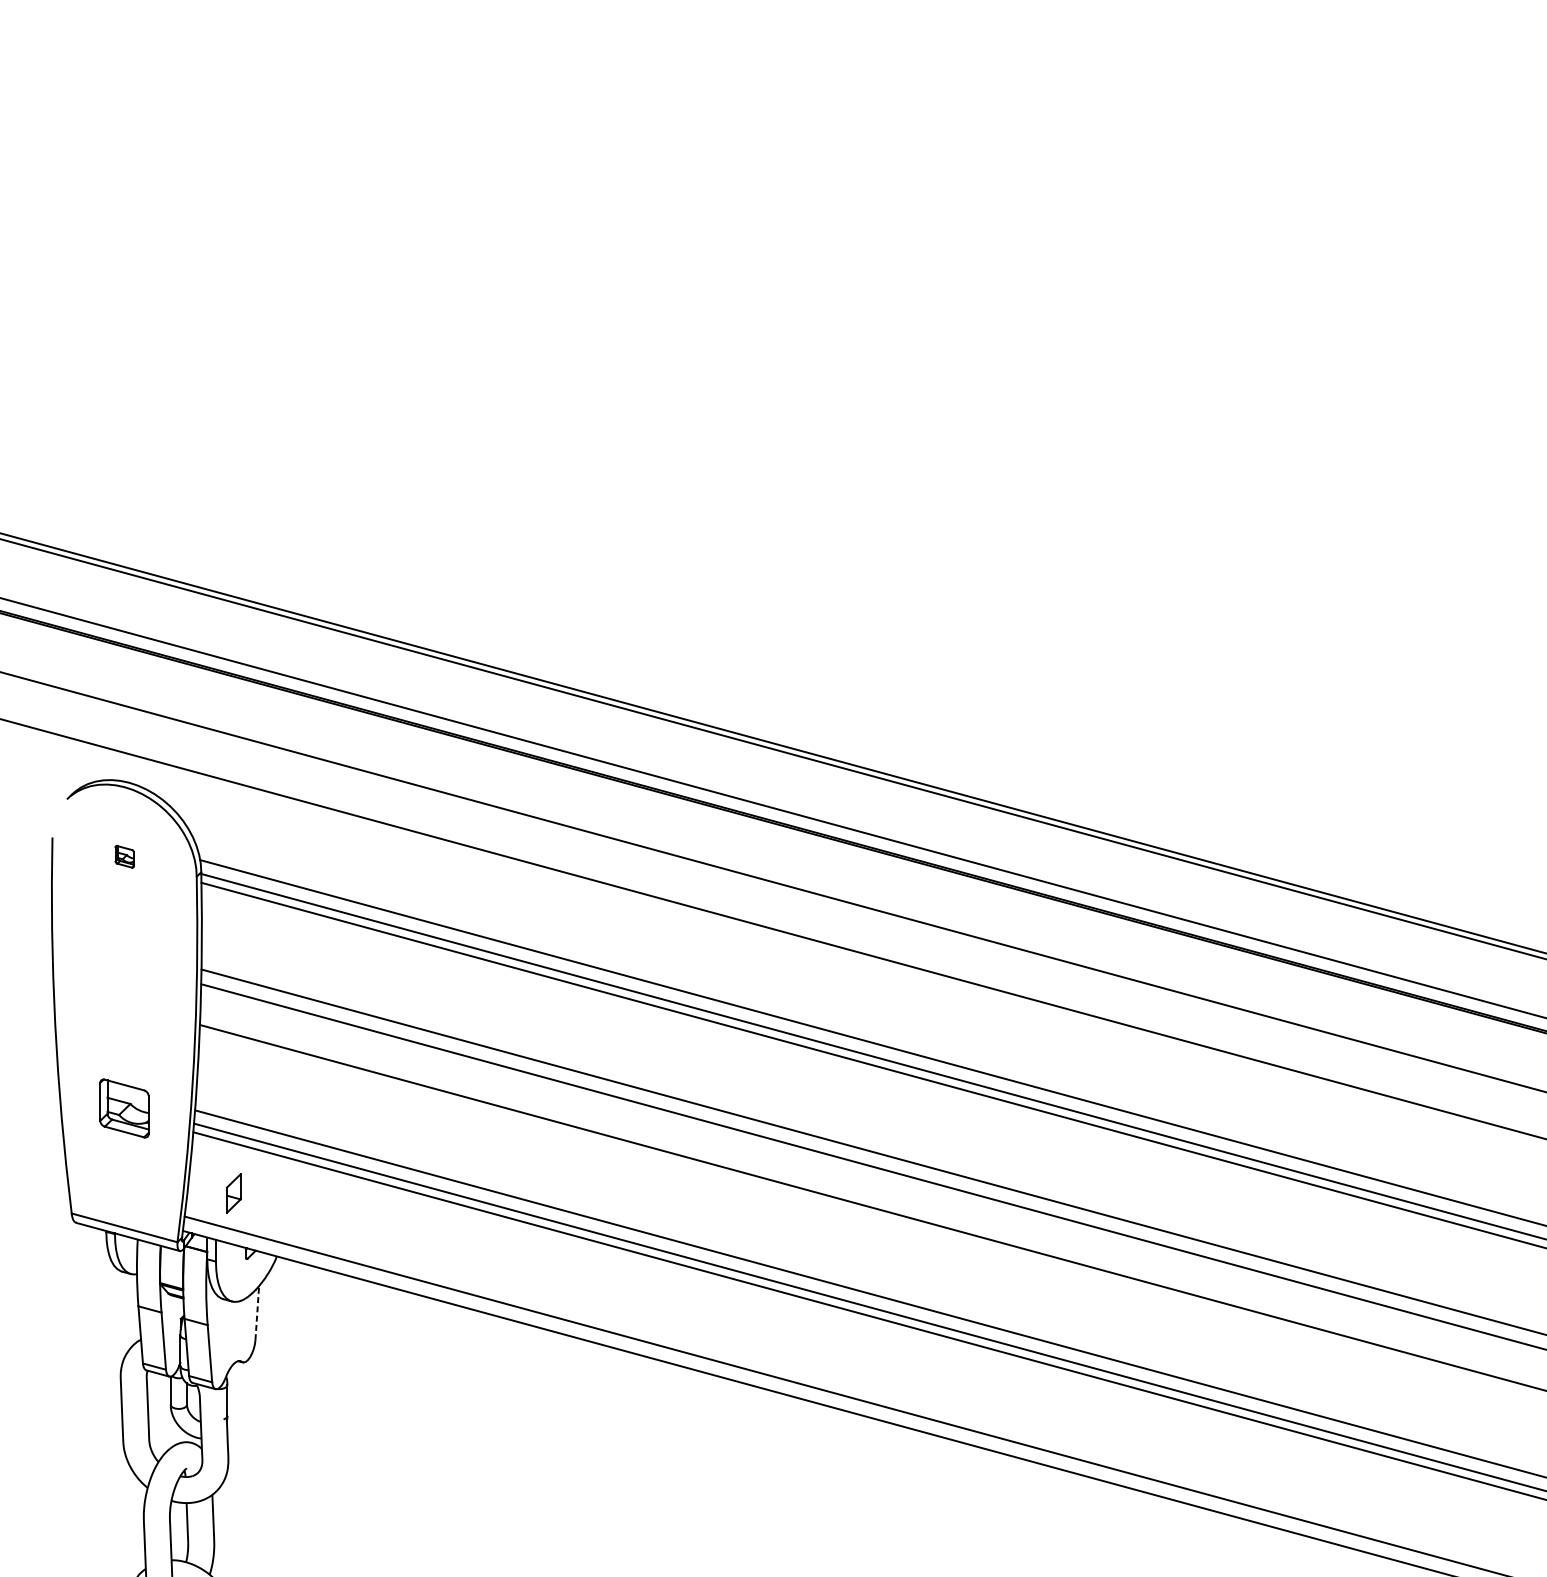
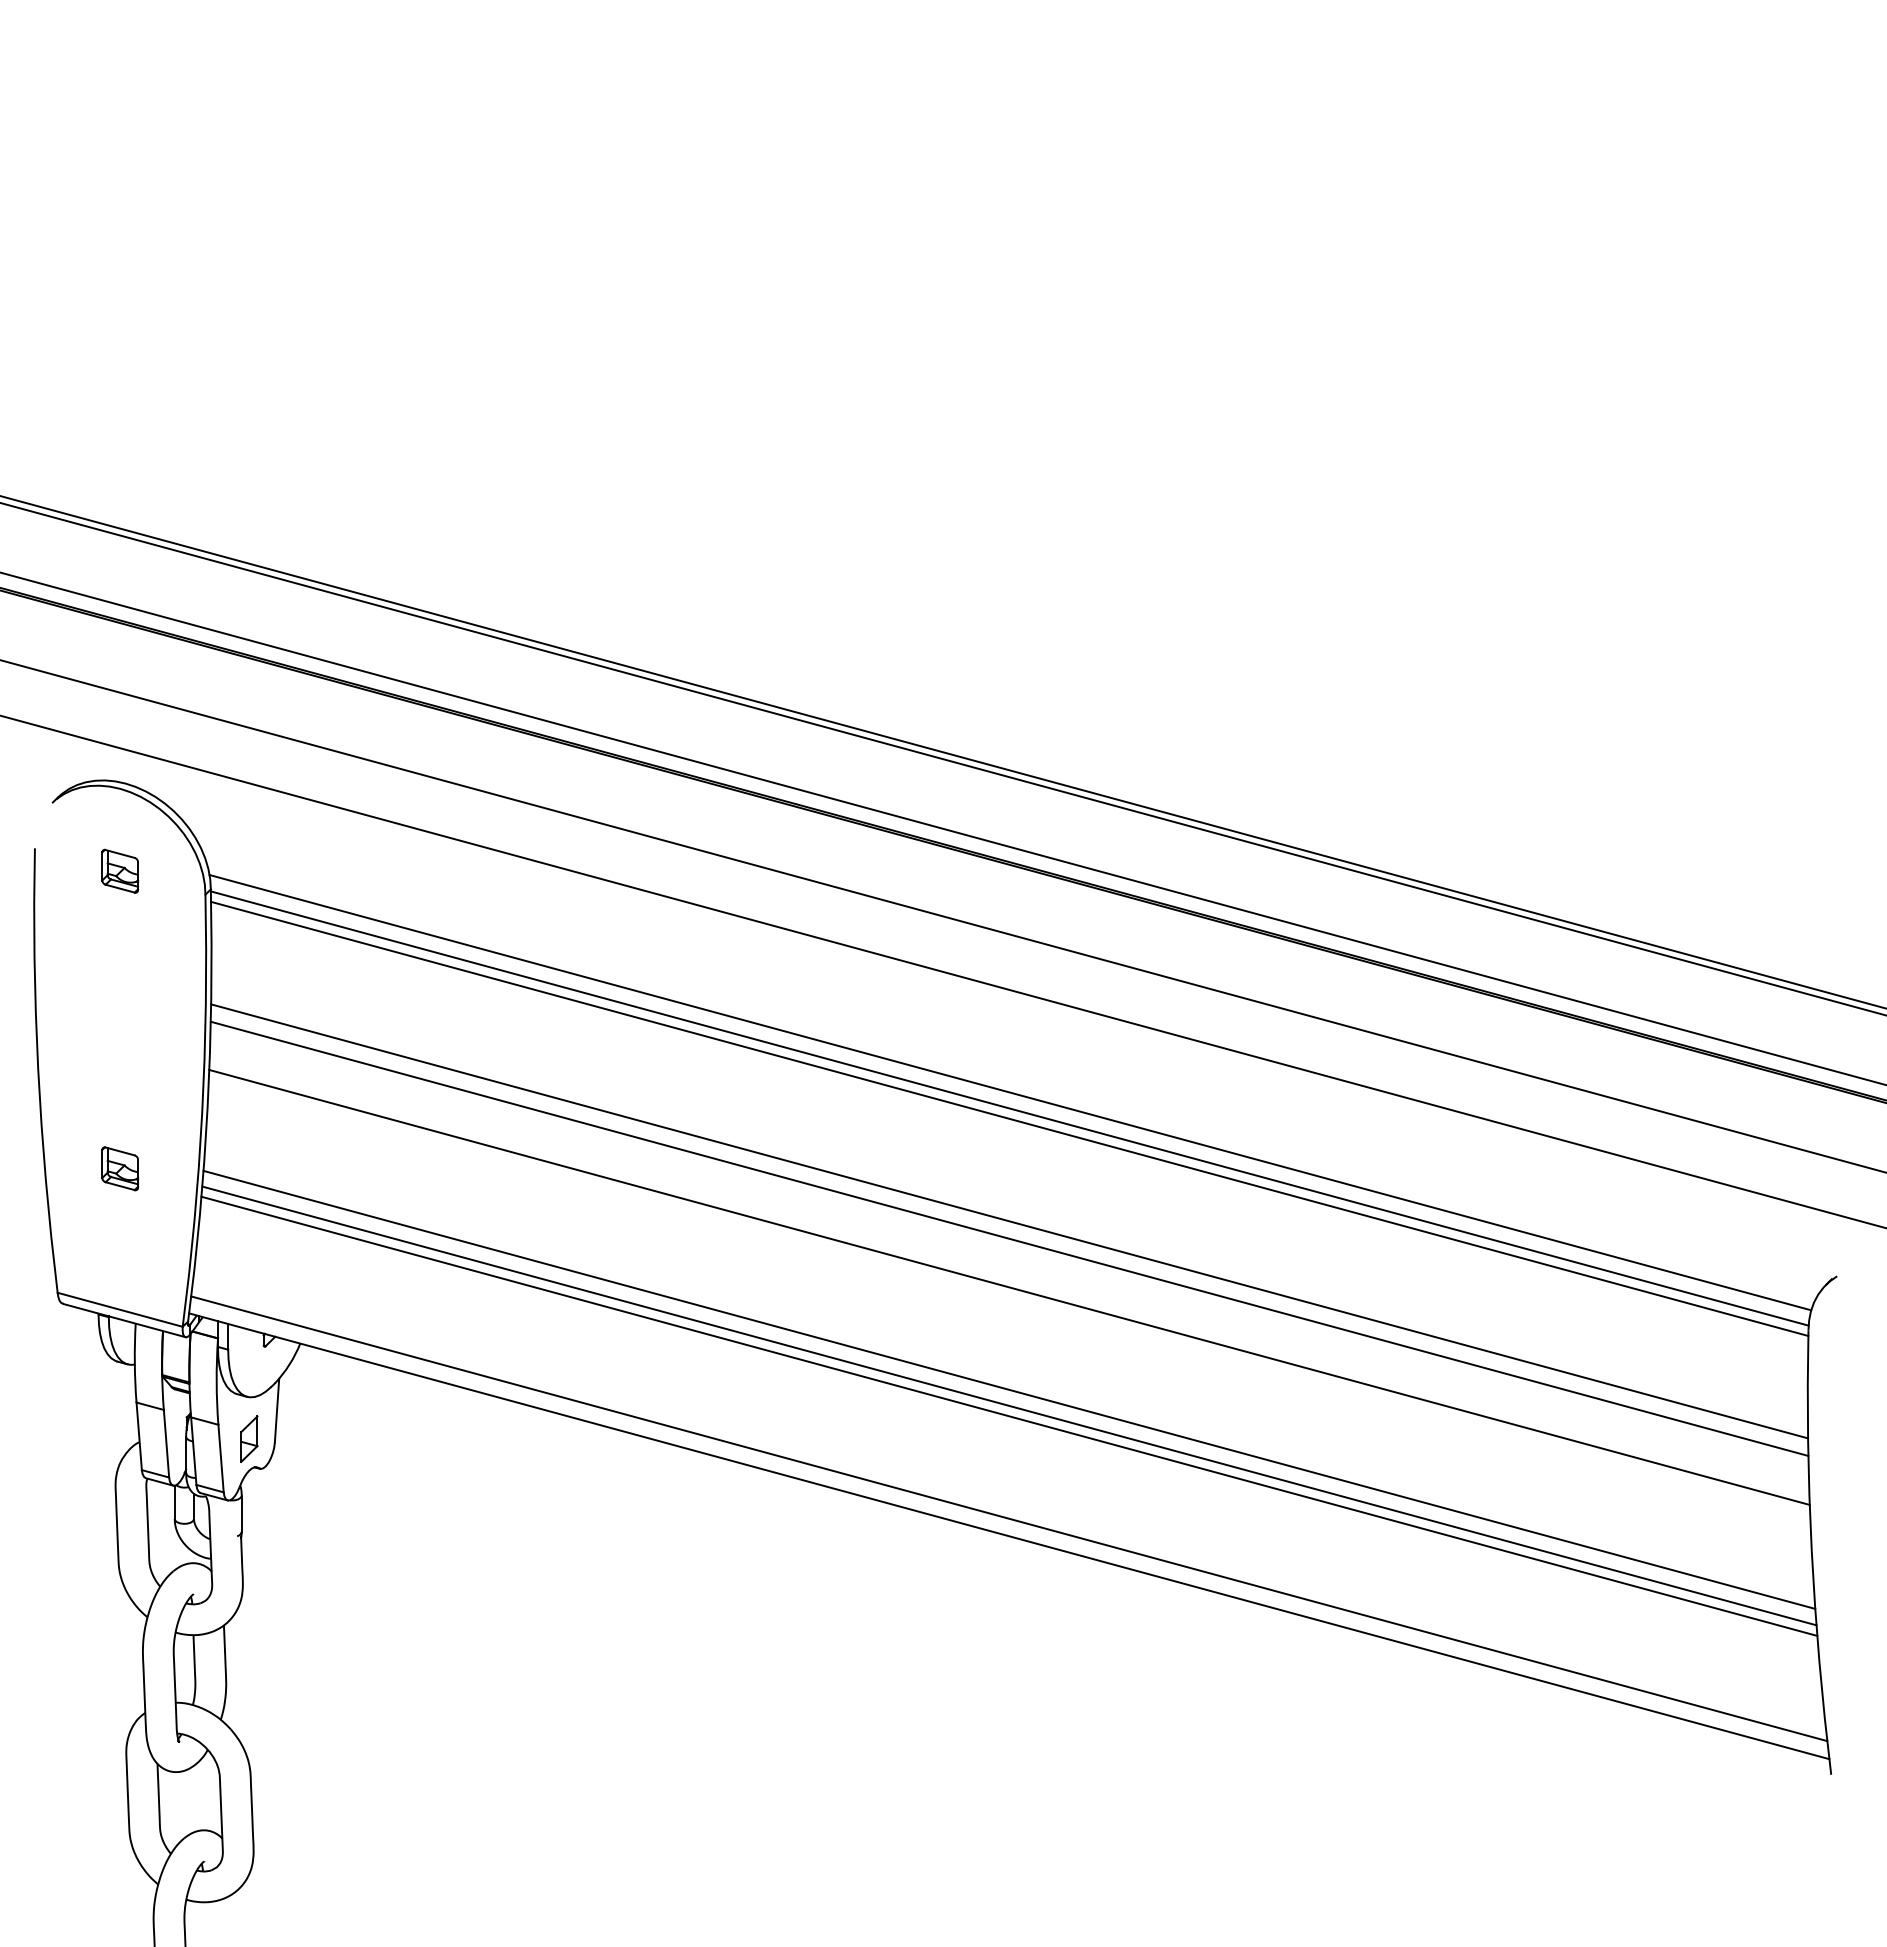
part: (124, 856) -> (120, 870), size x1.67
part: (124, 1108) -> (120, 1168), size x0.62
part: (233, 1192) -> (249, 1438), moved
line: (257, 1313) -> (277, 1410), dashed -> solid

